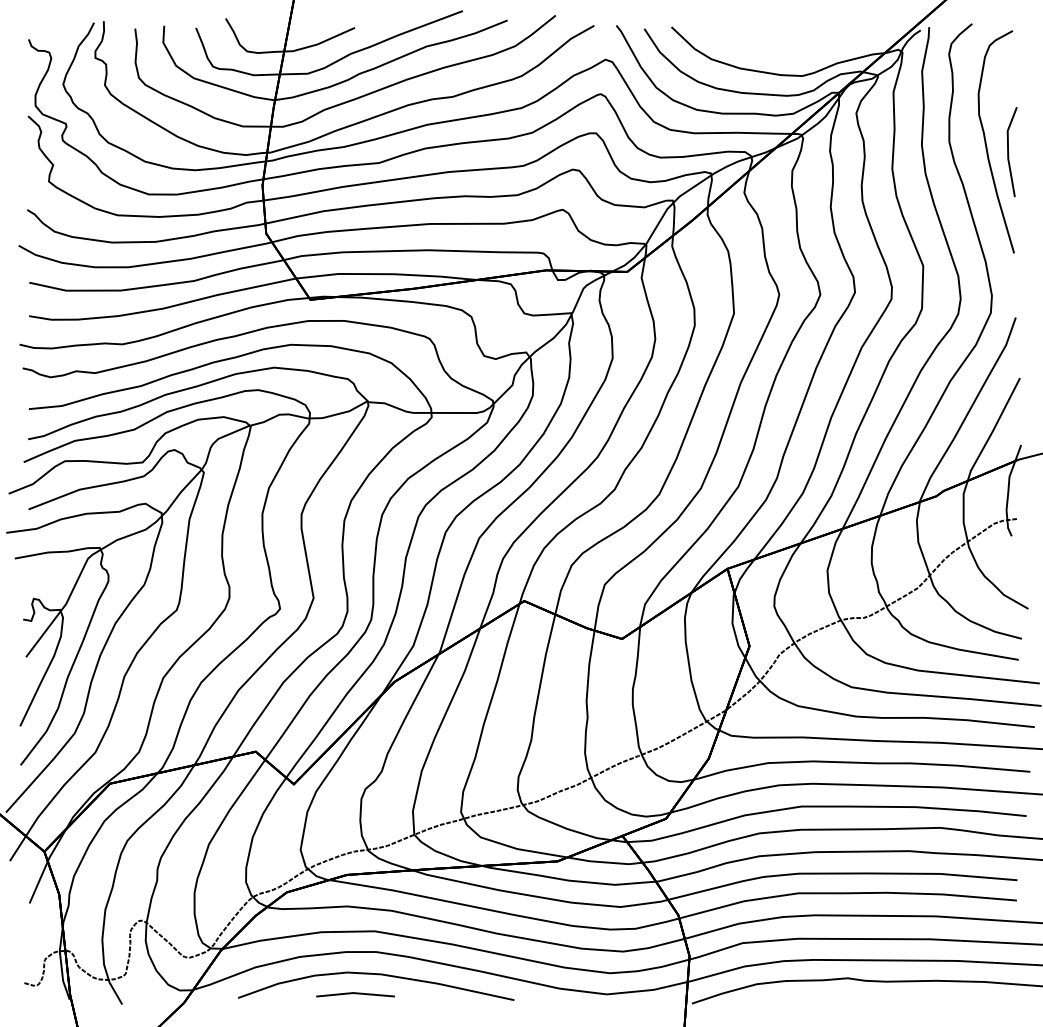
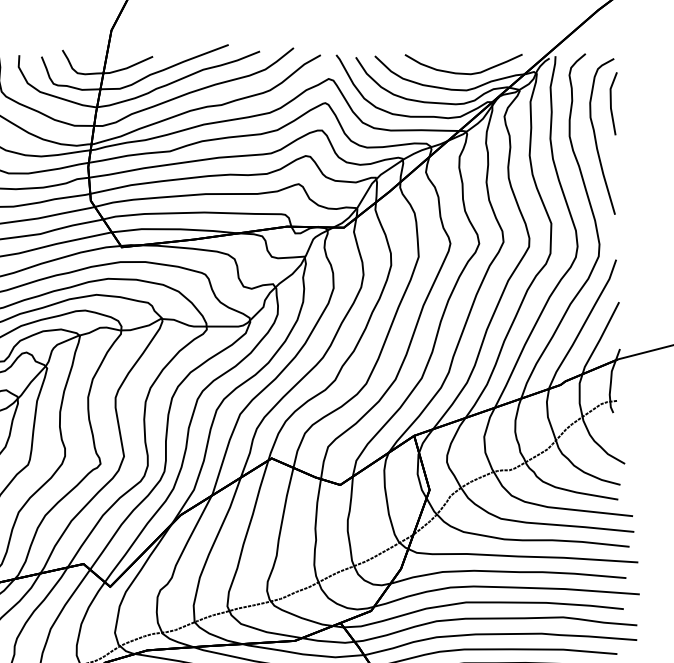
curve: (798, 51) -> (463, 73), added
line: (1009, 154) -> (611, 105), moved

